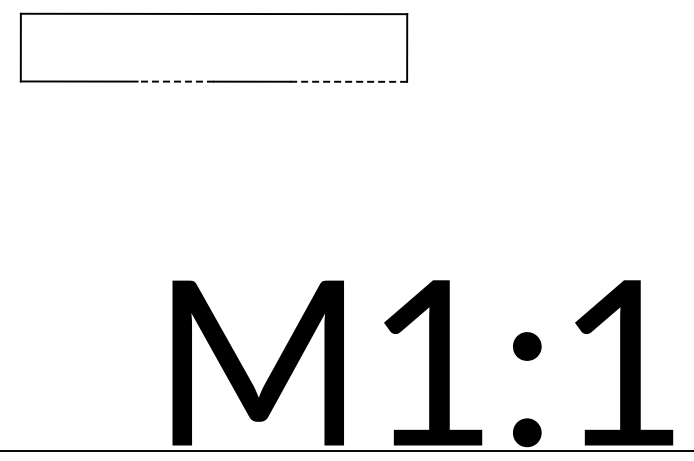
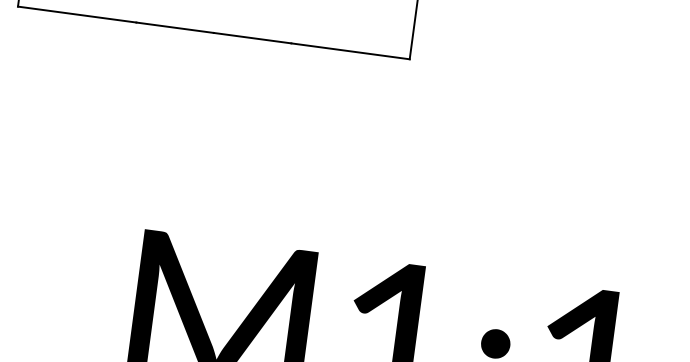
line: (175, 81) -> (174, 27), dashed -> solid
line: (348, 81) -> (350, 51), dashed -> solid

